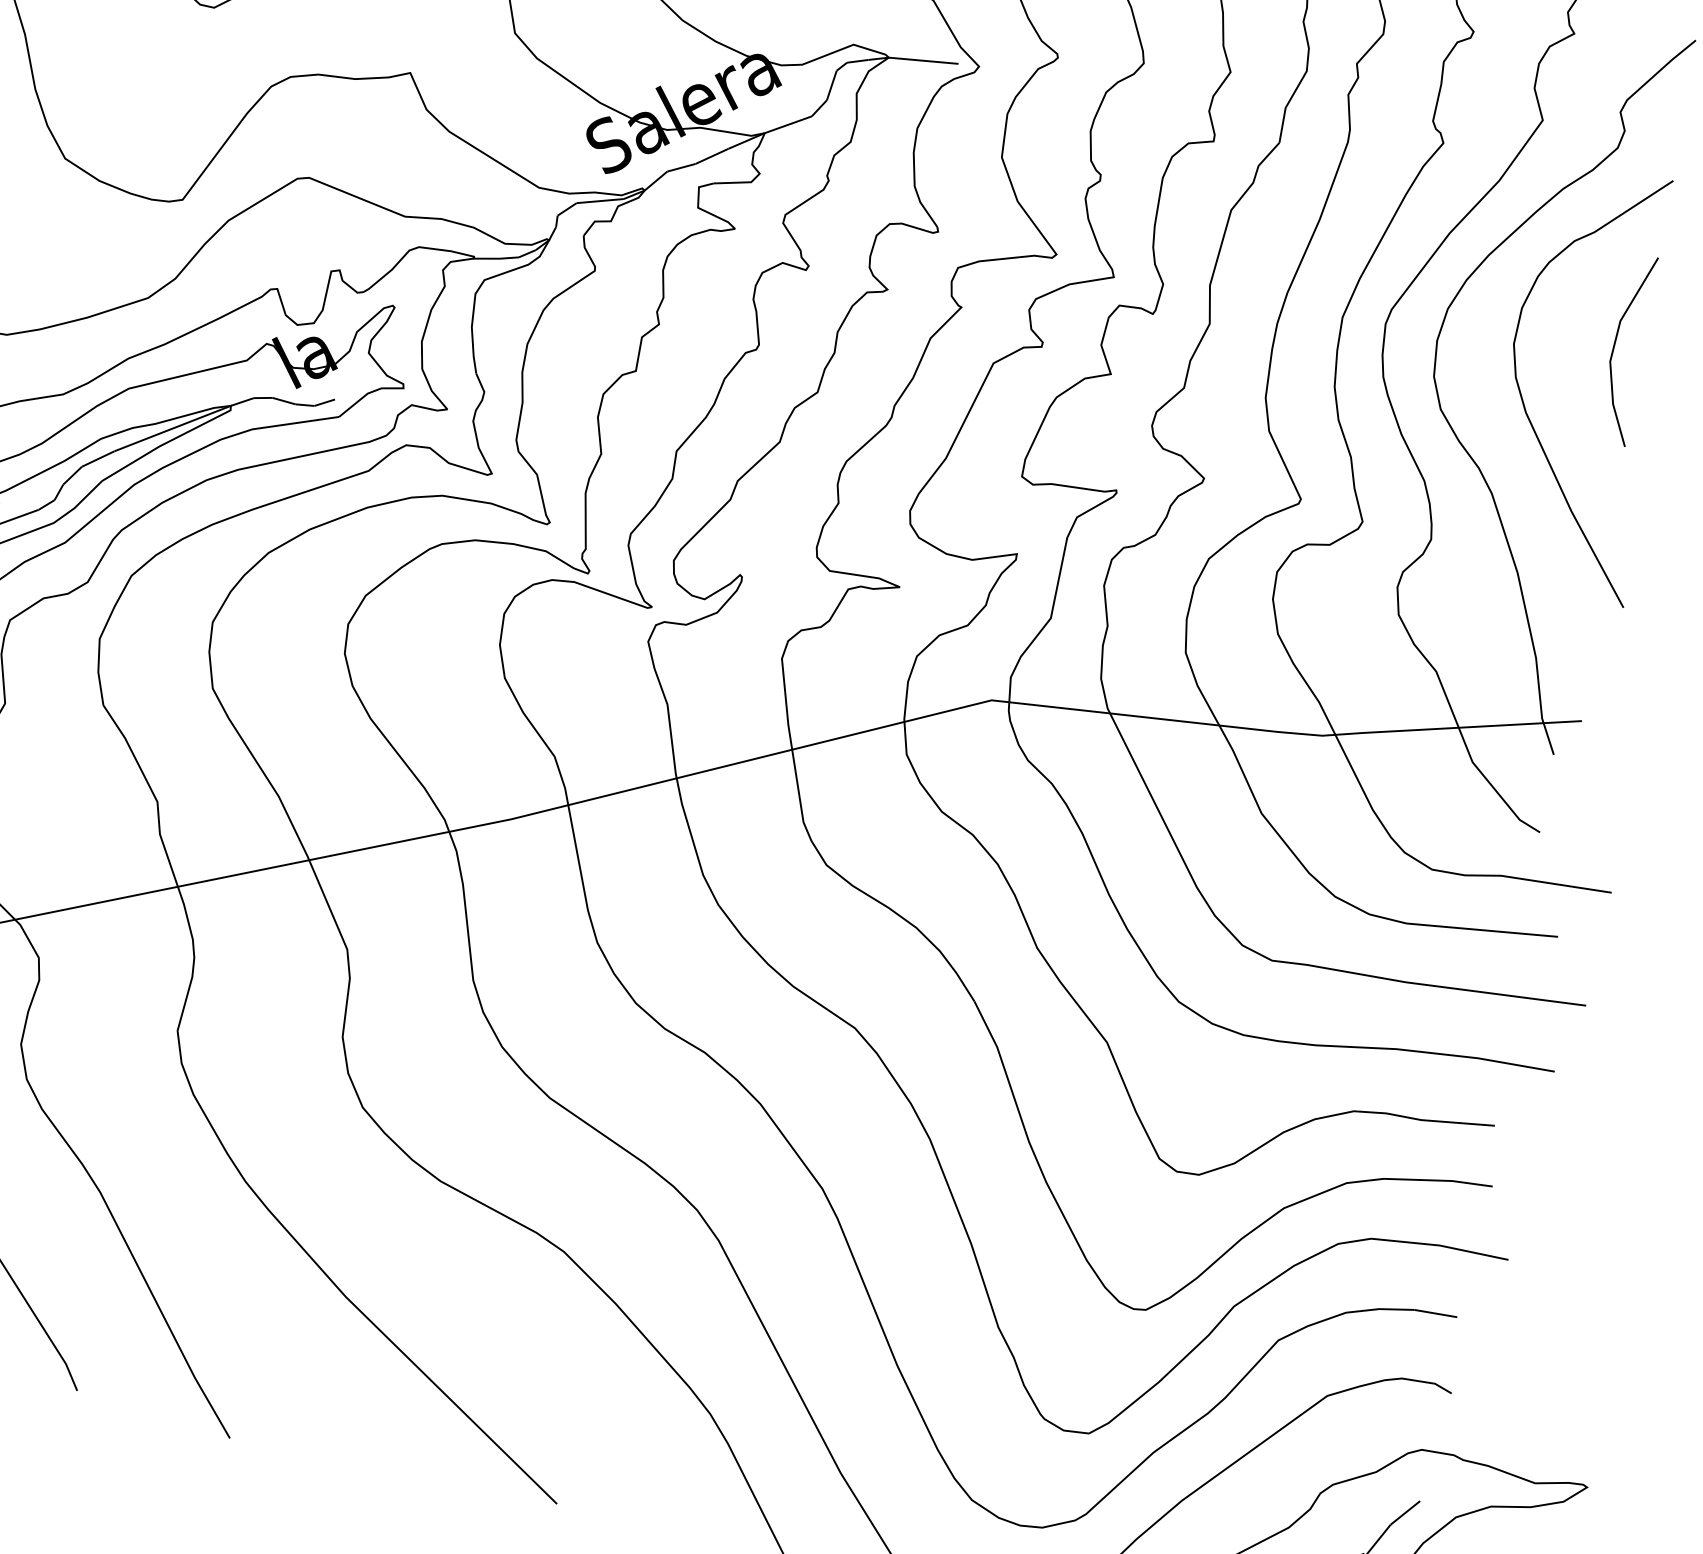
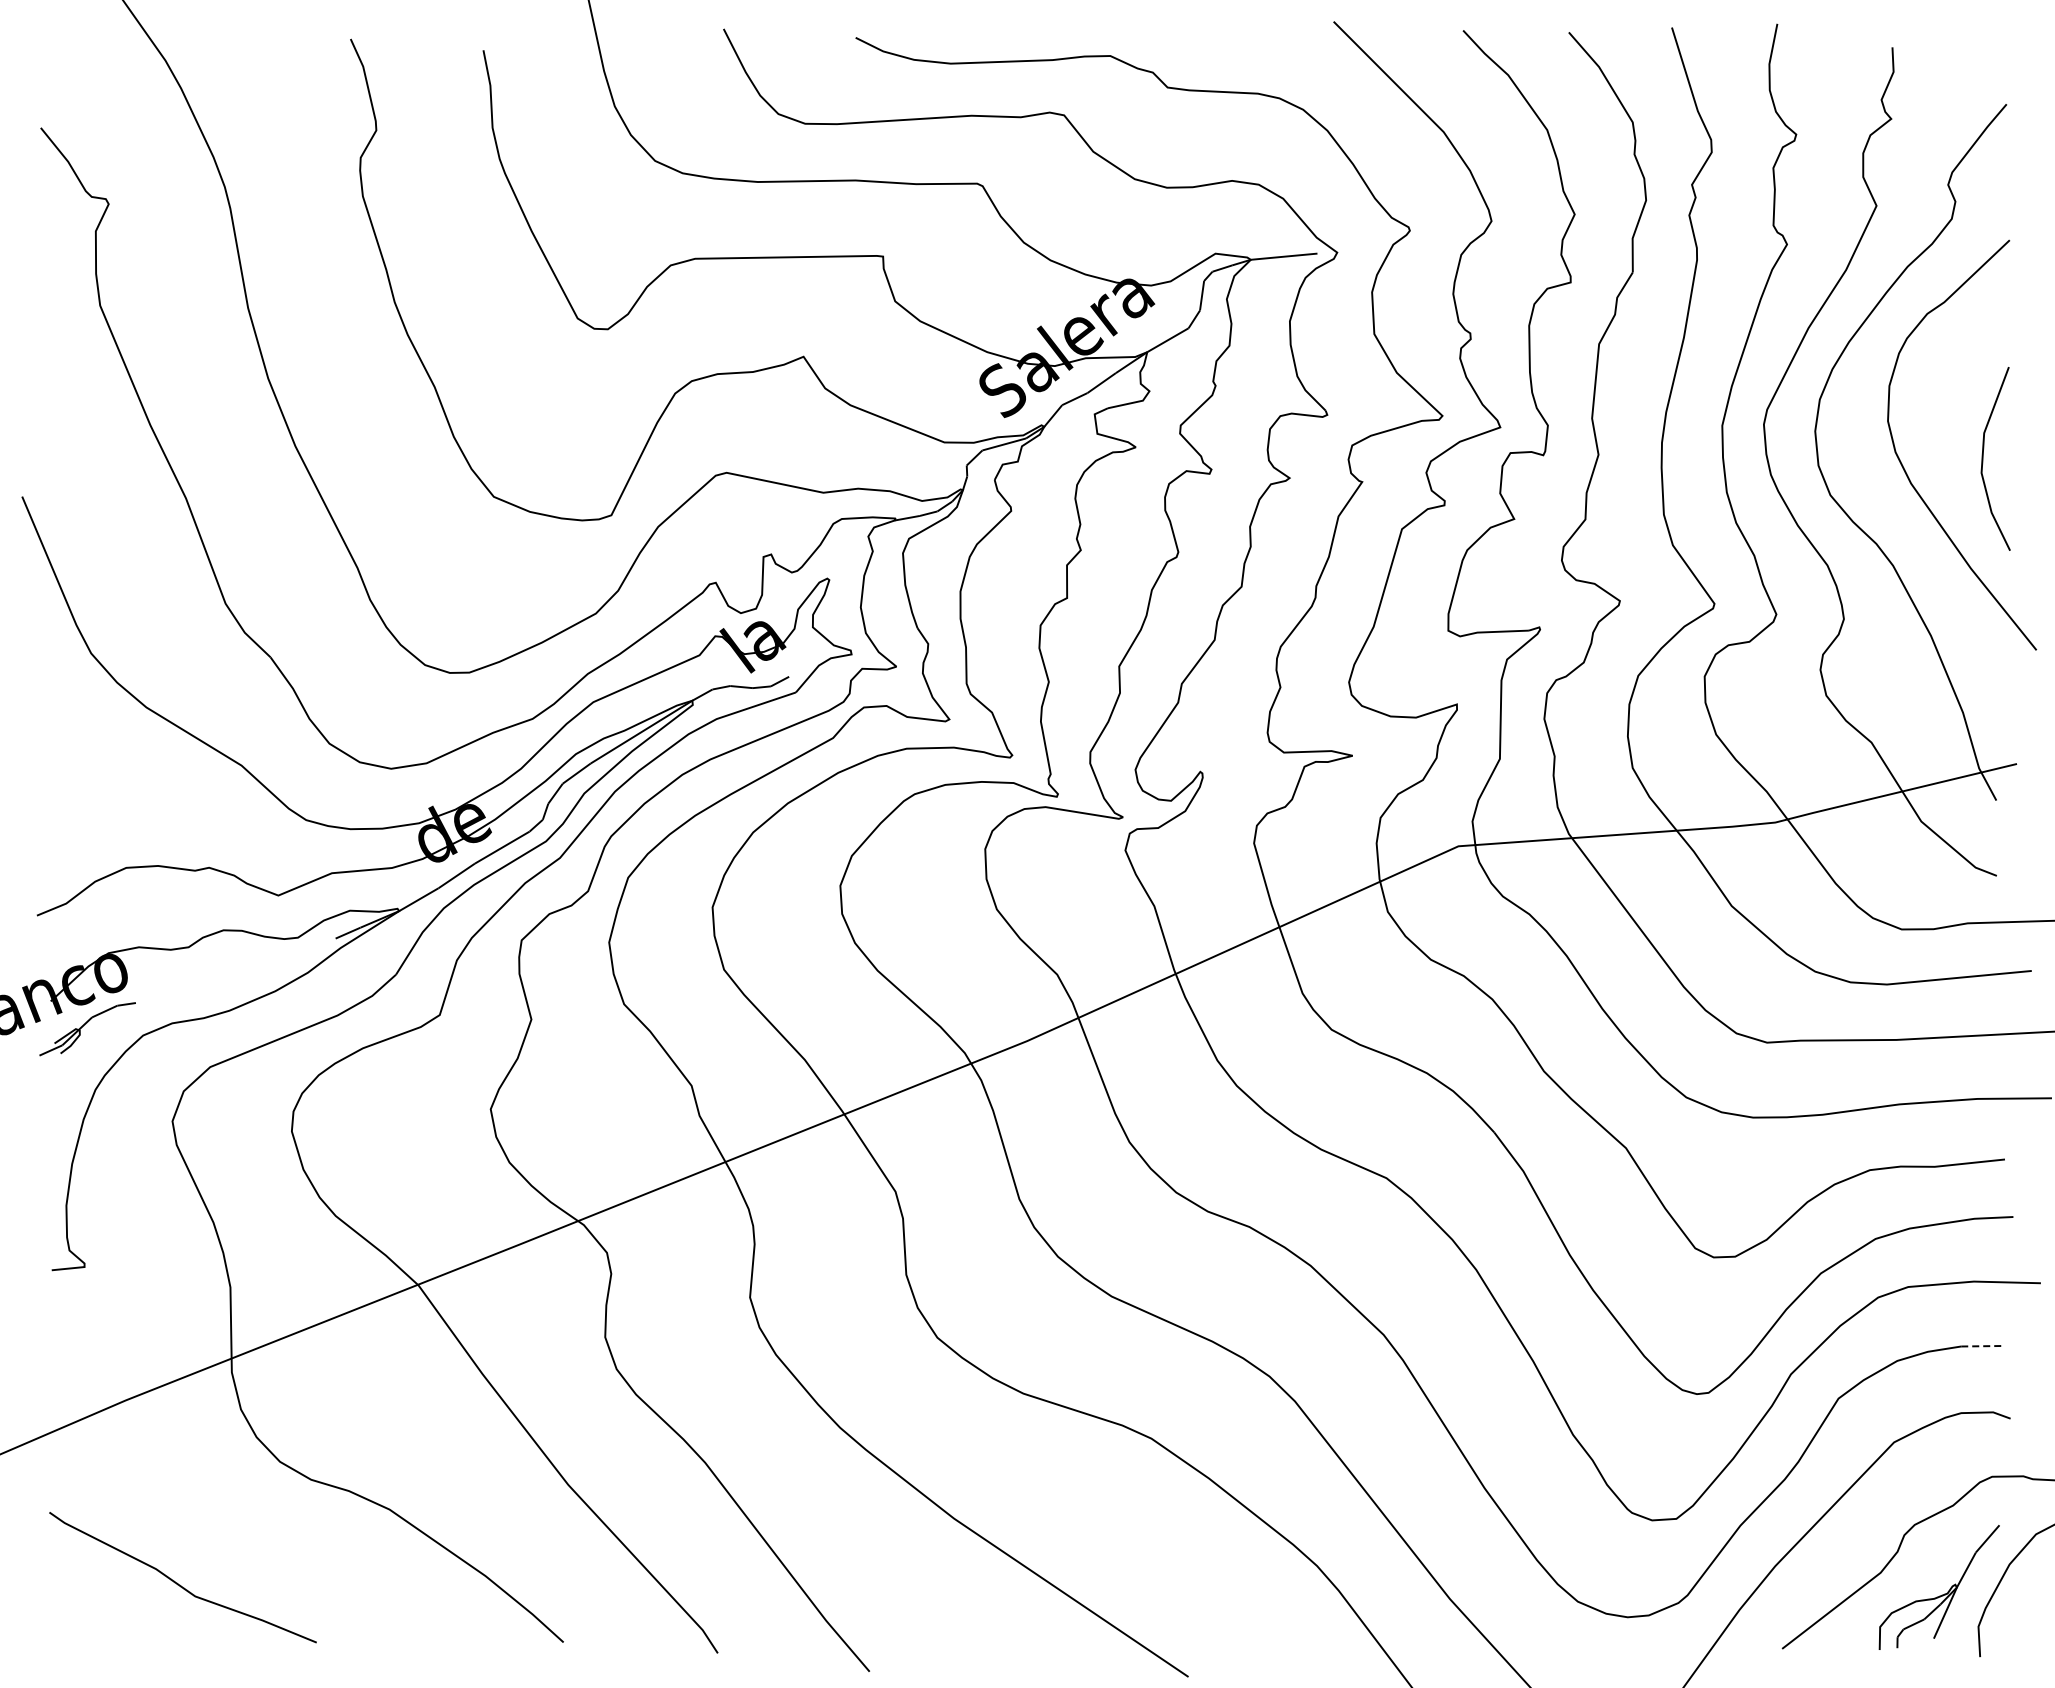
line: (1614, 346) -> (1983, 458), moved
line: (1435, 1313) -> (1981, 1346), solid -> dashed

